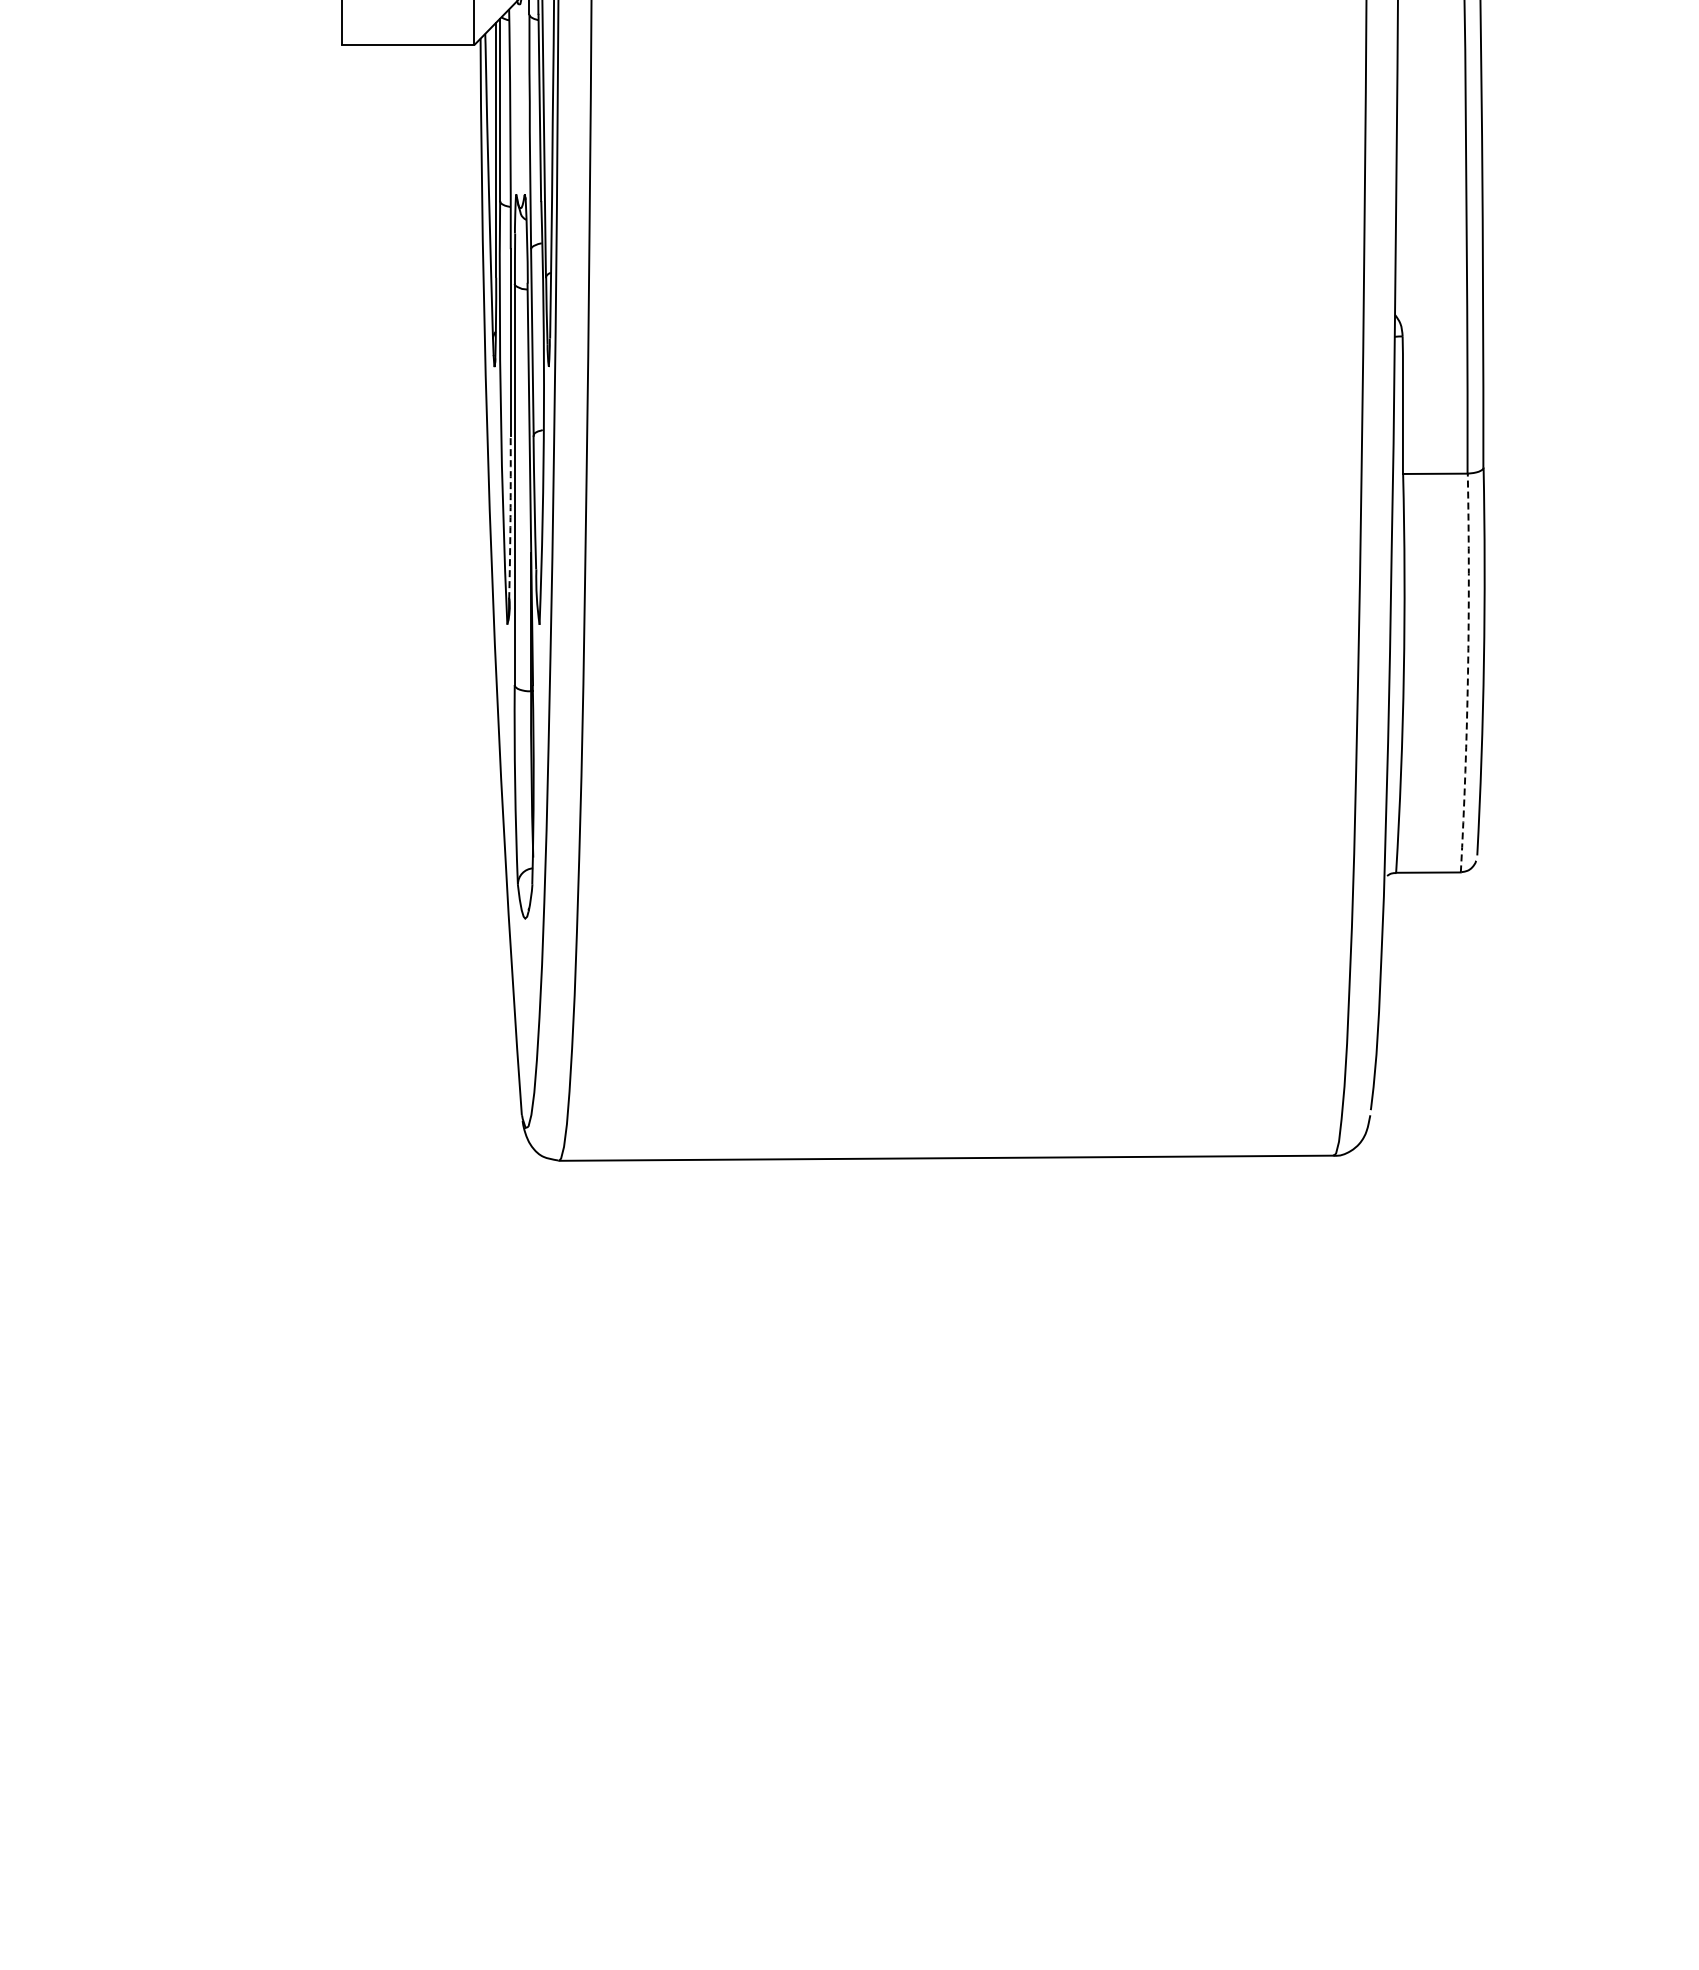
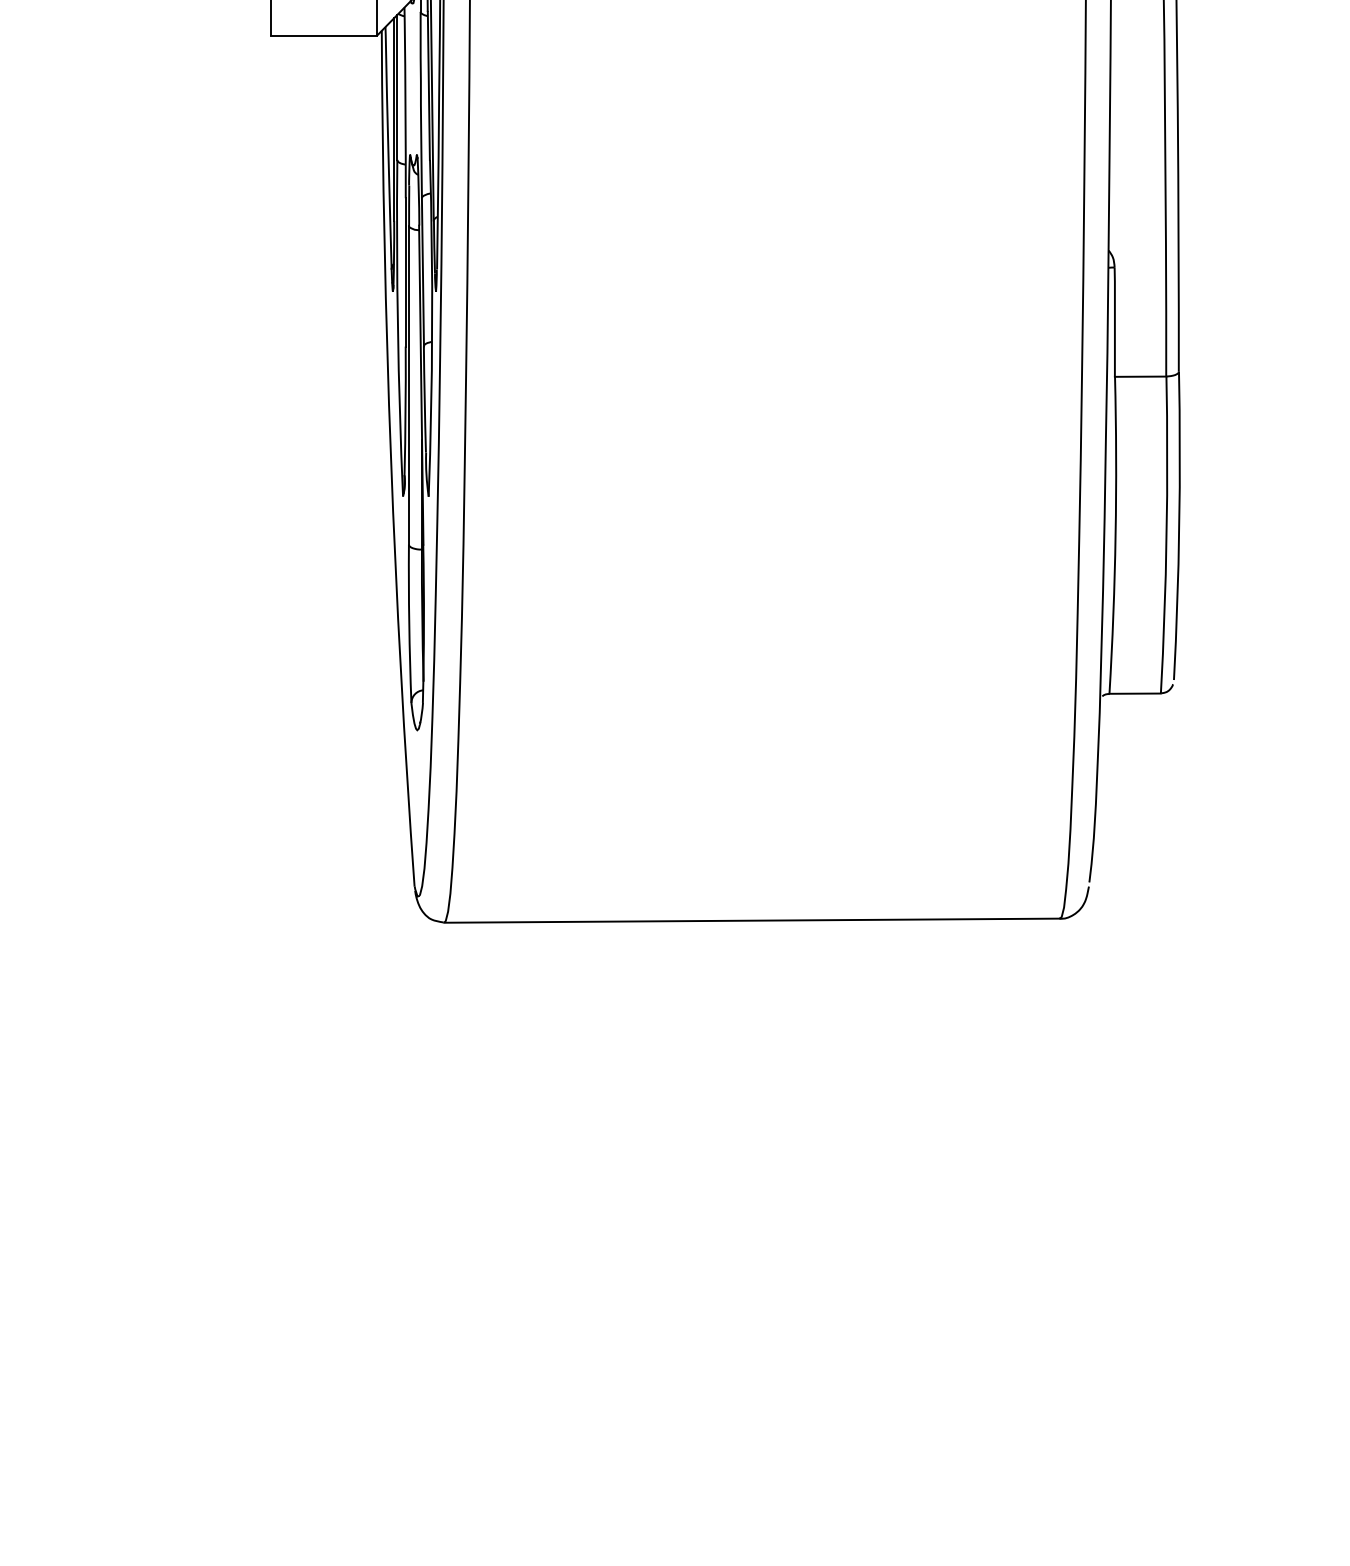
arc: (510, 517) -> (405, 411), dashed -> solid
arc: (1468, 673) -> (1166, 535), dashed -> solid

